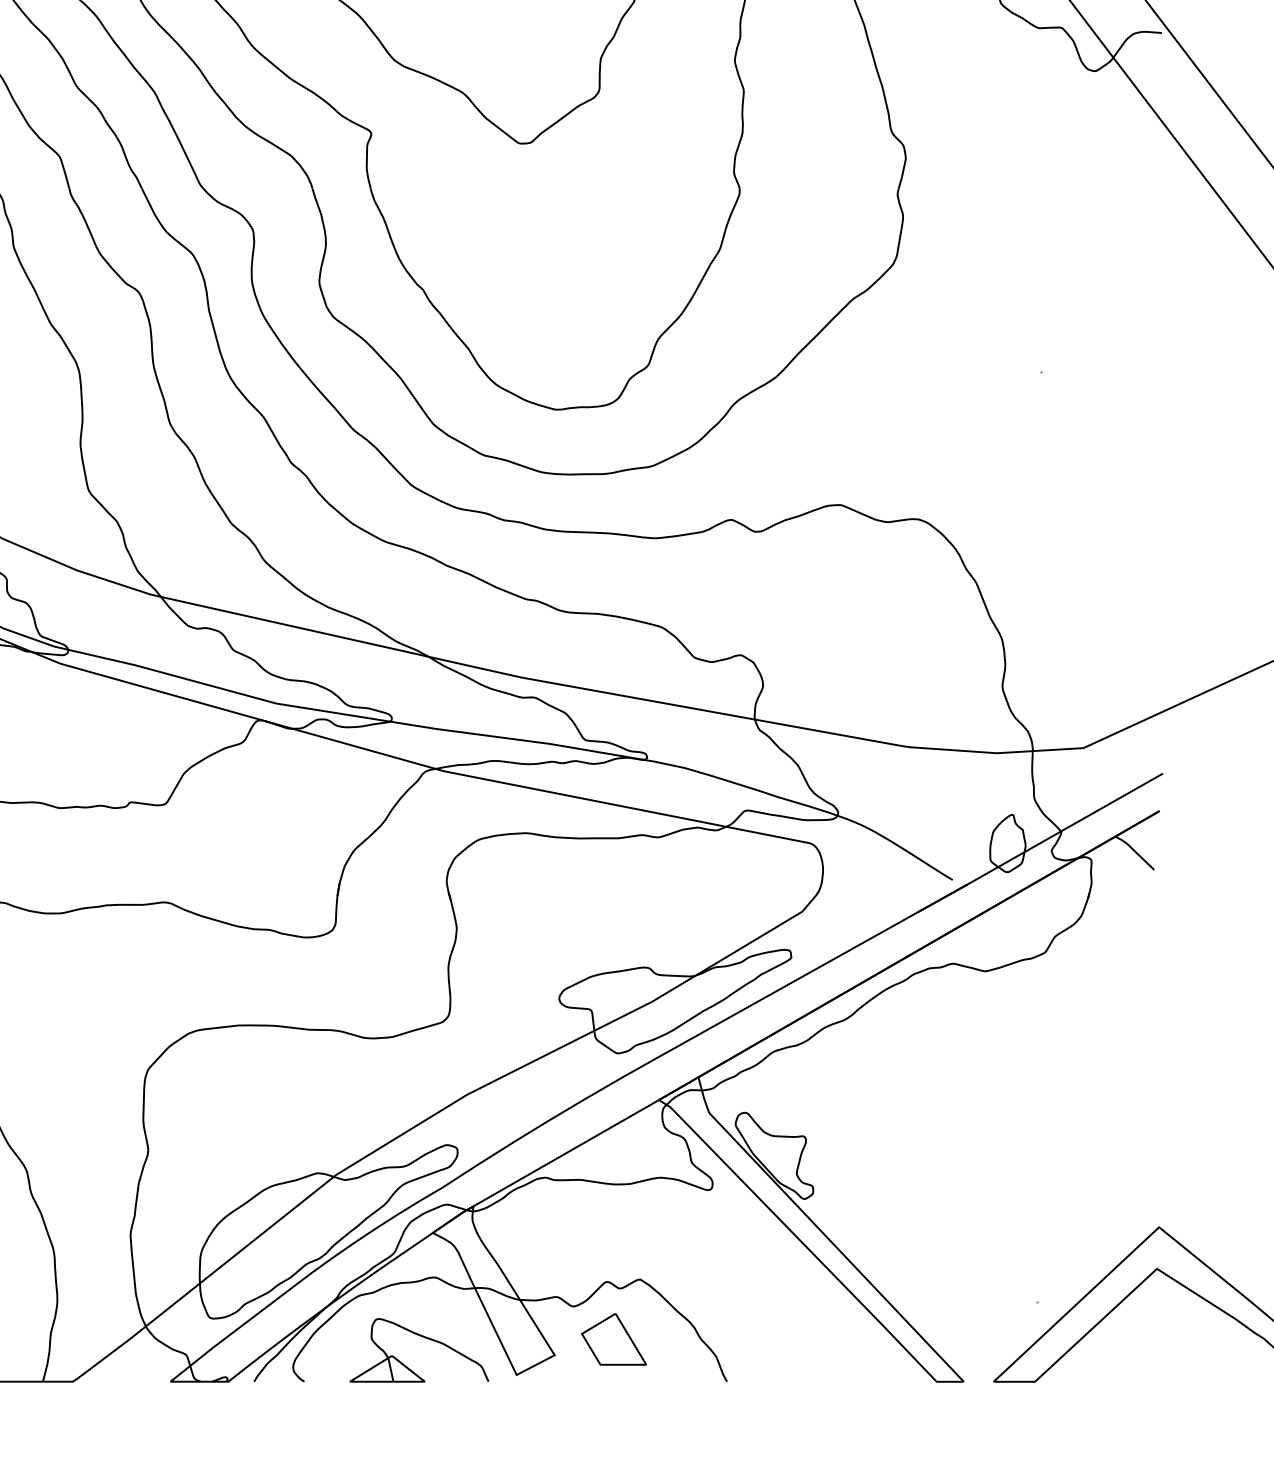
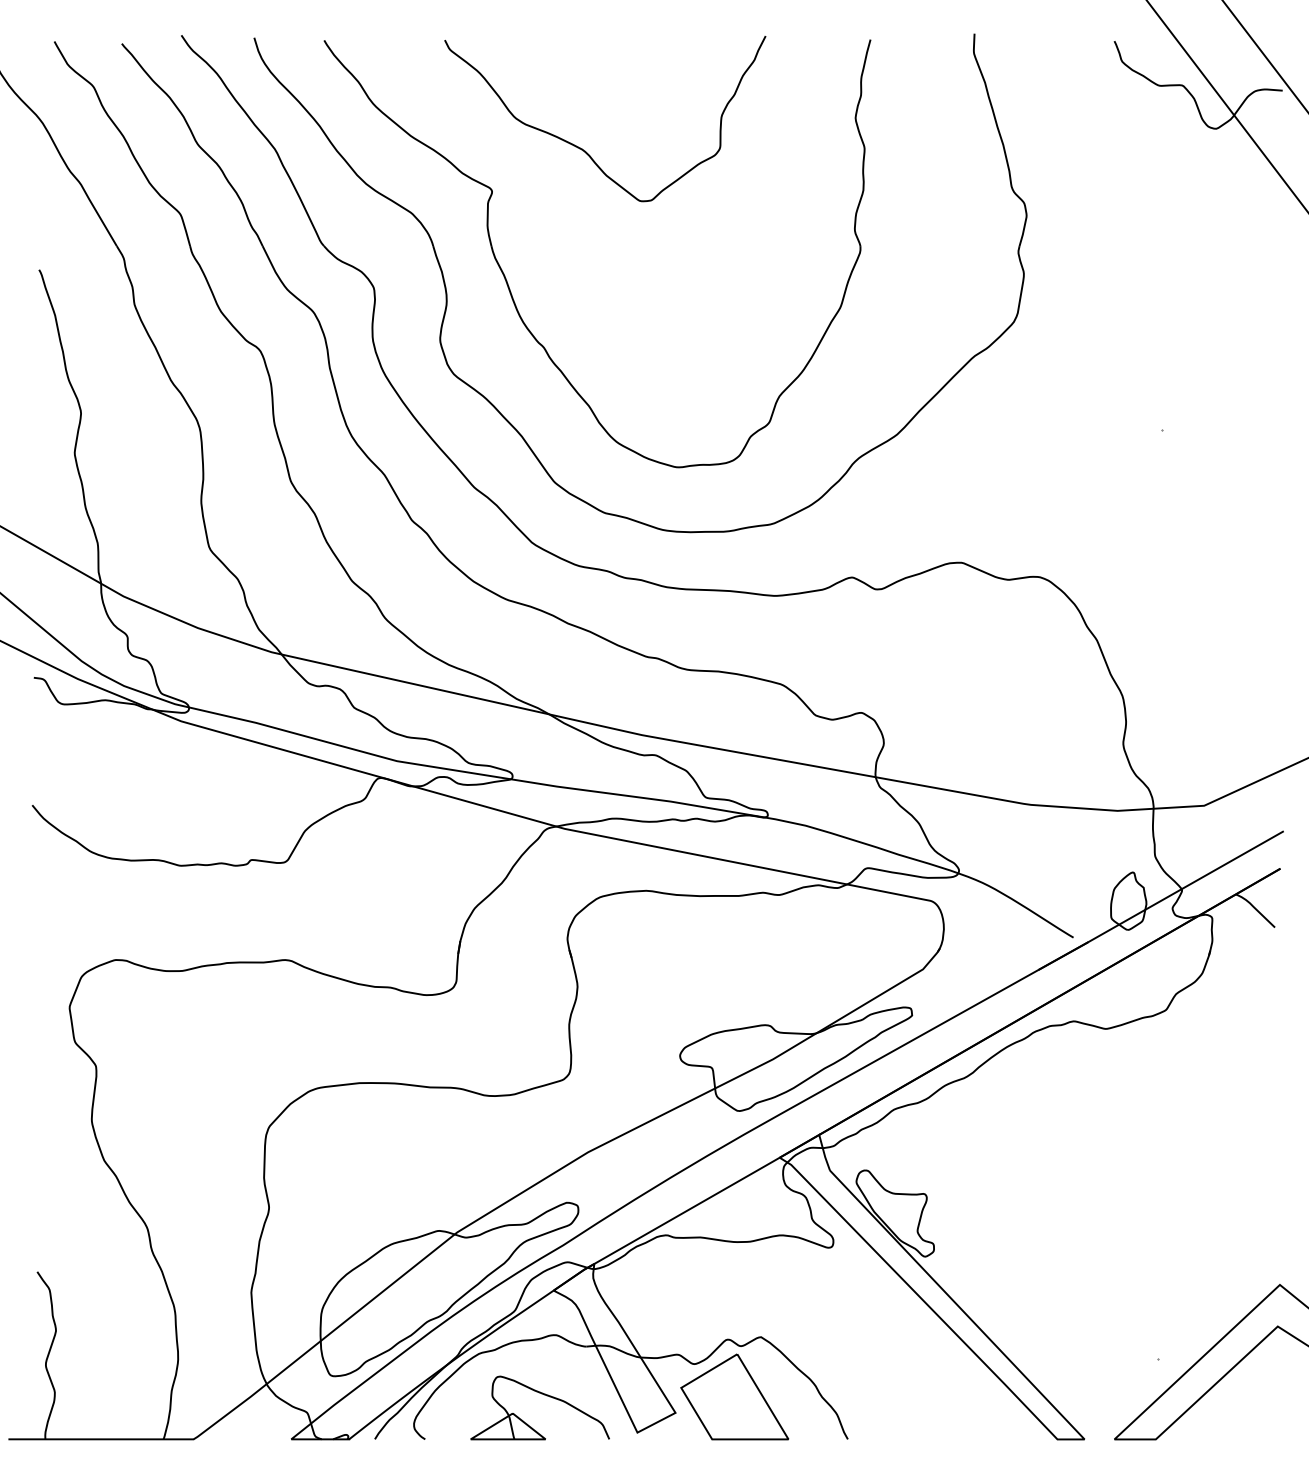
part: (613, 1338) -> (734, 1396), size x1.67

